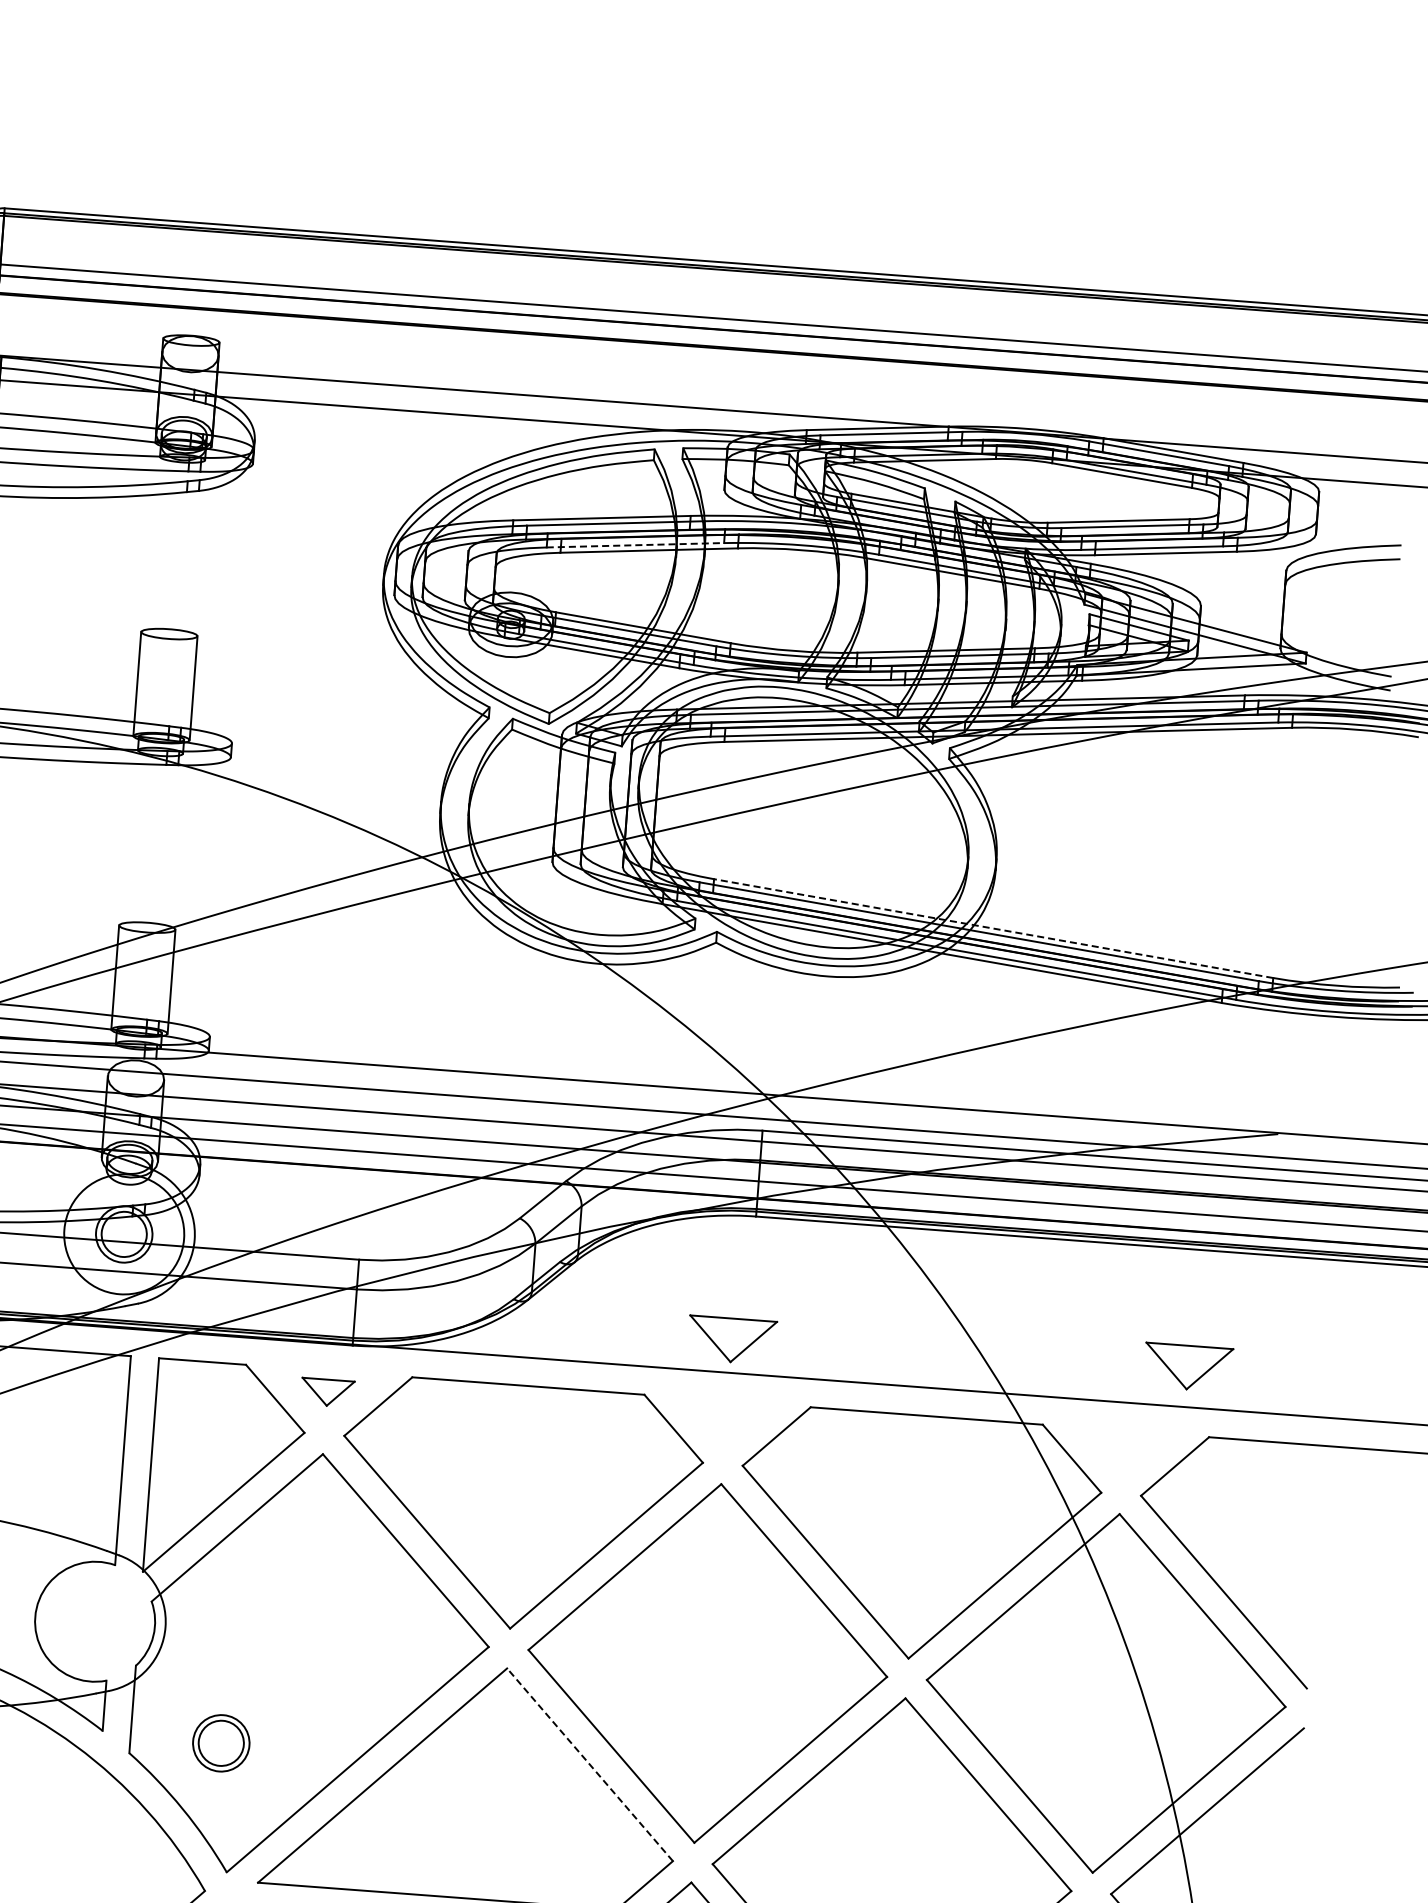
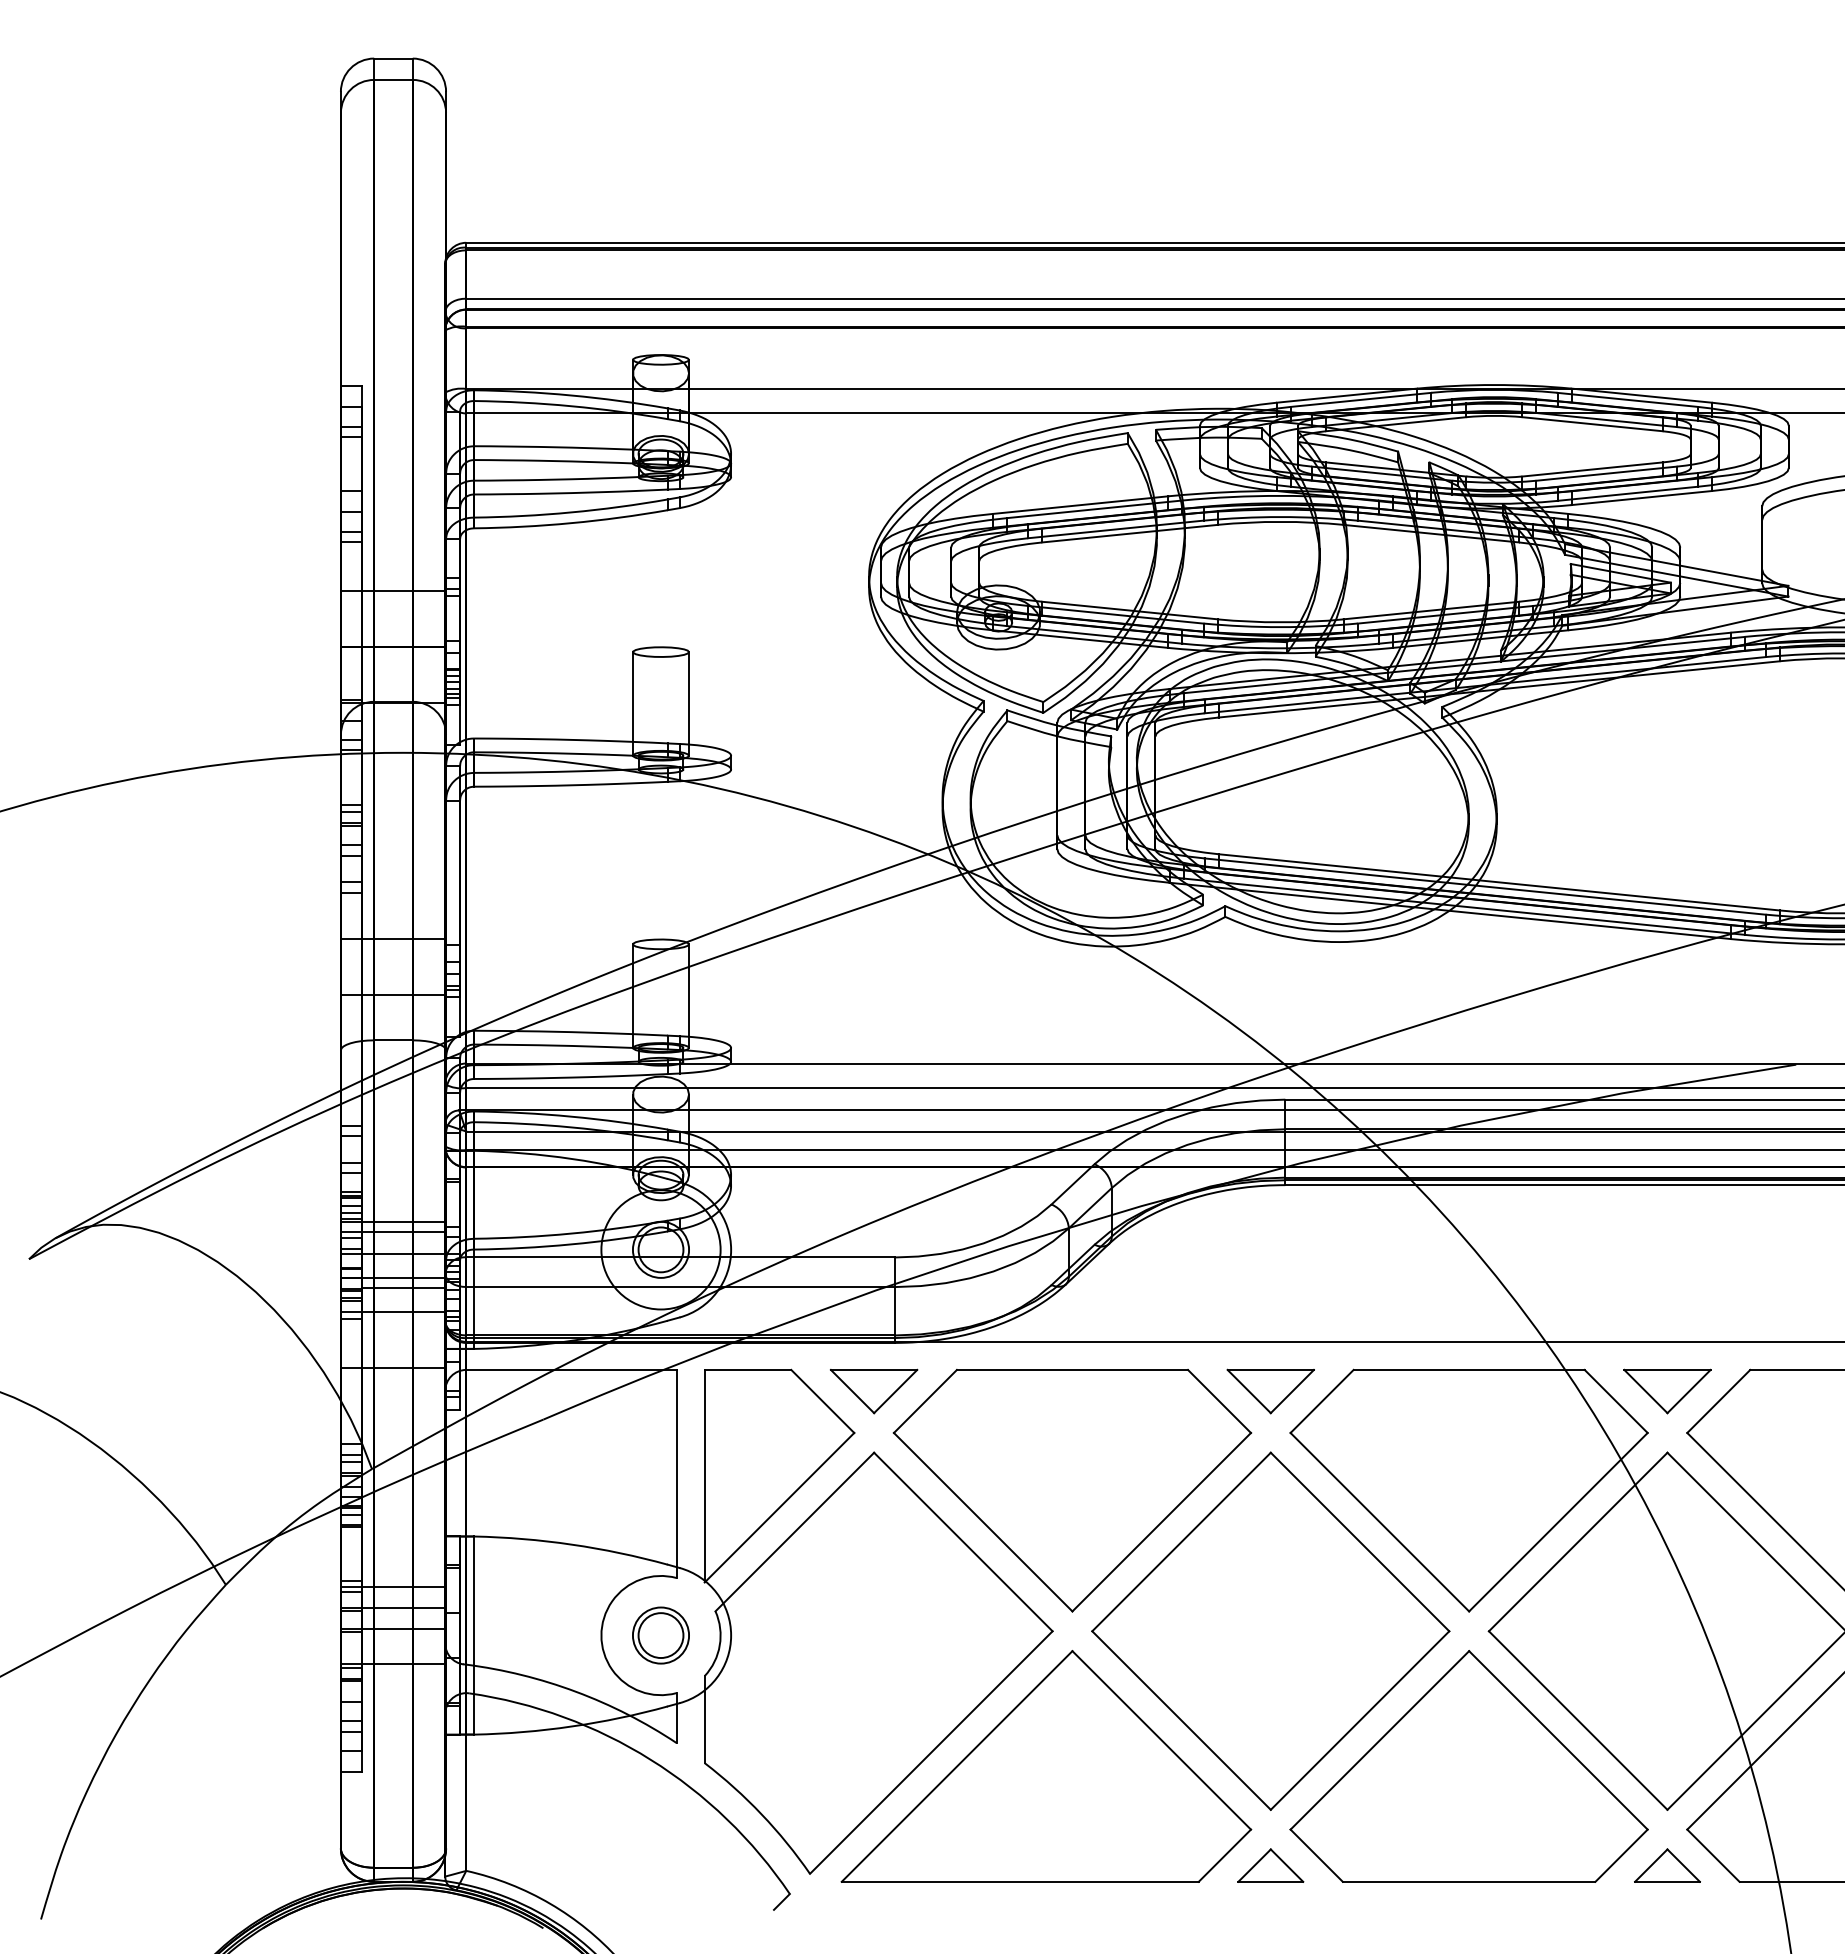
line: (636, 545) -> (1116, 529), dashed -> solid
line: (994, 928) -> (1499, 882), dashed -> solid
part: (731, 1340) -> (1270, 1391), moved
part: (1188, 1367) -> (1667, 1391), moved
part: (327, 1392) -> (874, 1391), size x1.67
part: (220, 1743) -> (660, 1635), moved
line: (589, 1764) -> (1161, 1740), dashed -> solid

